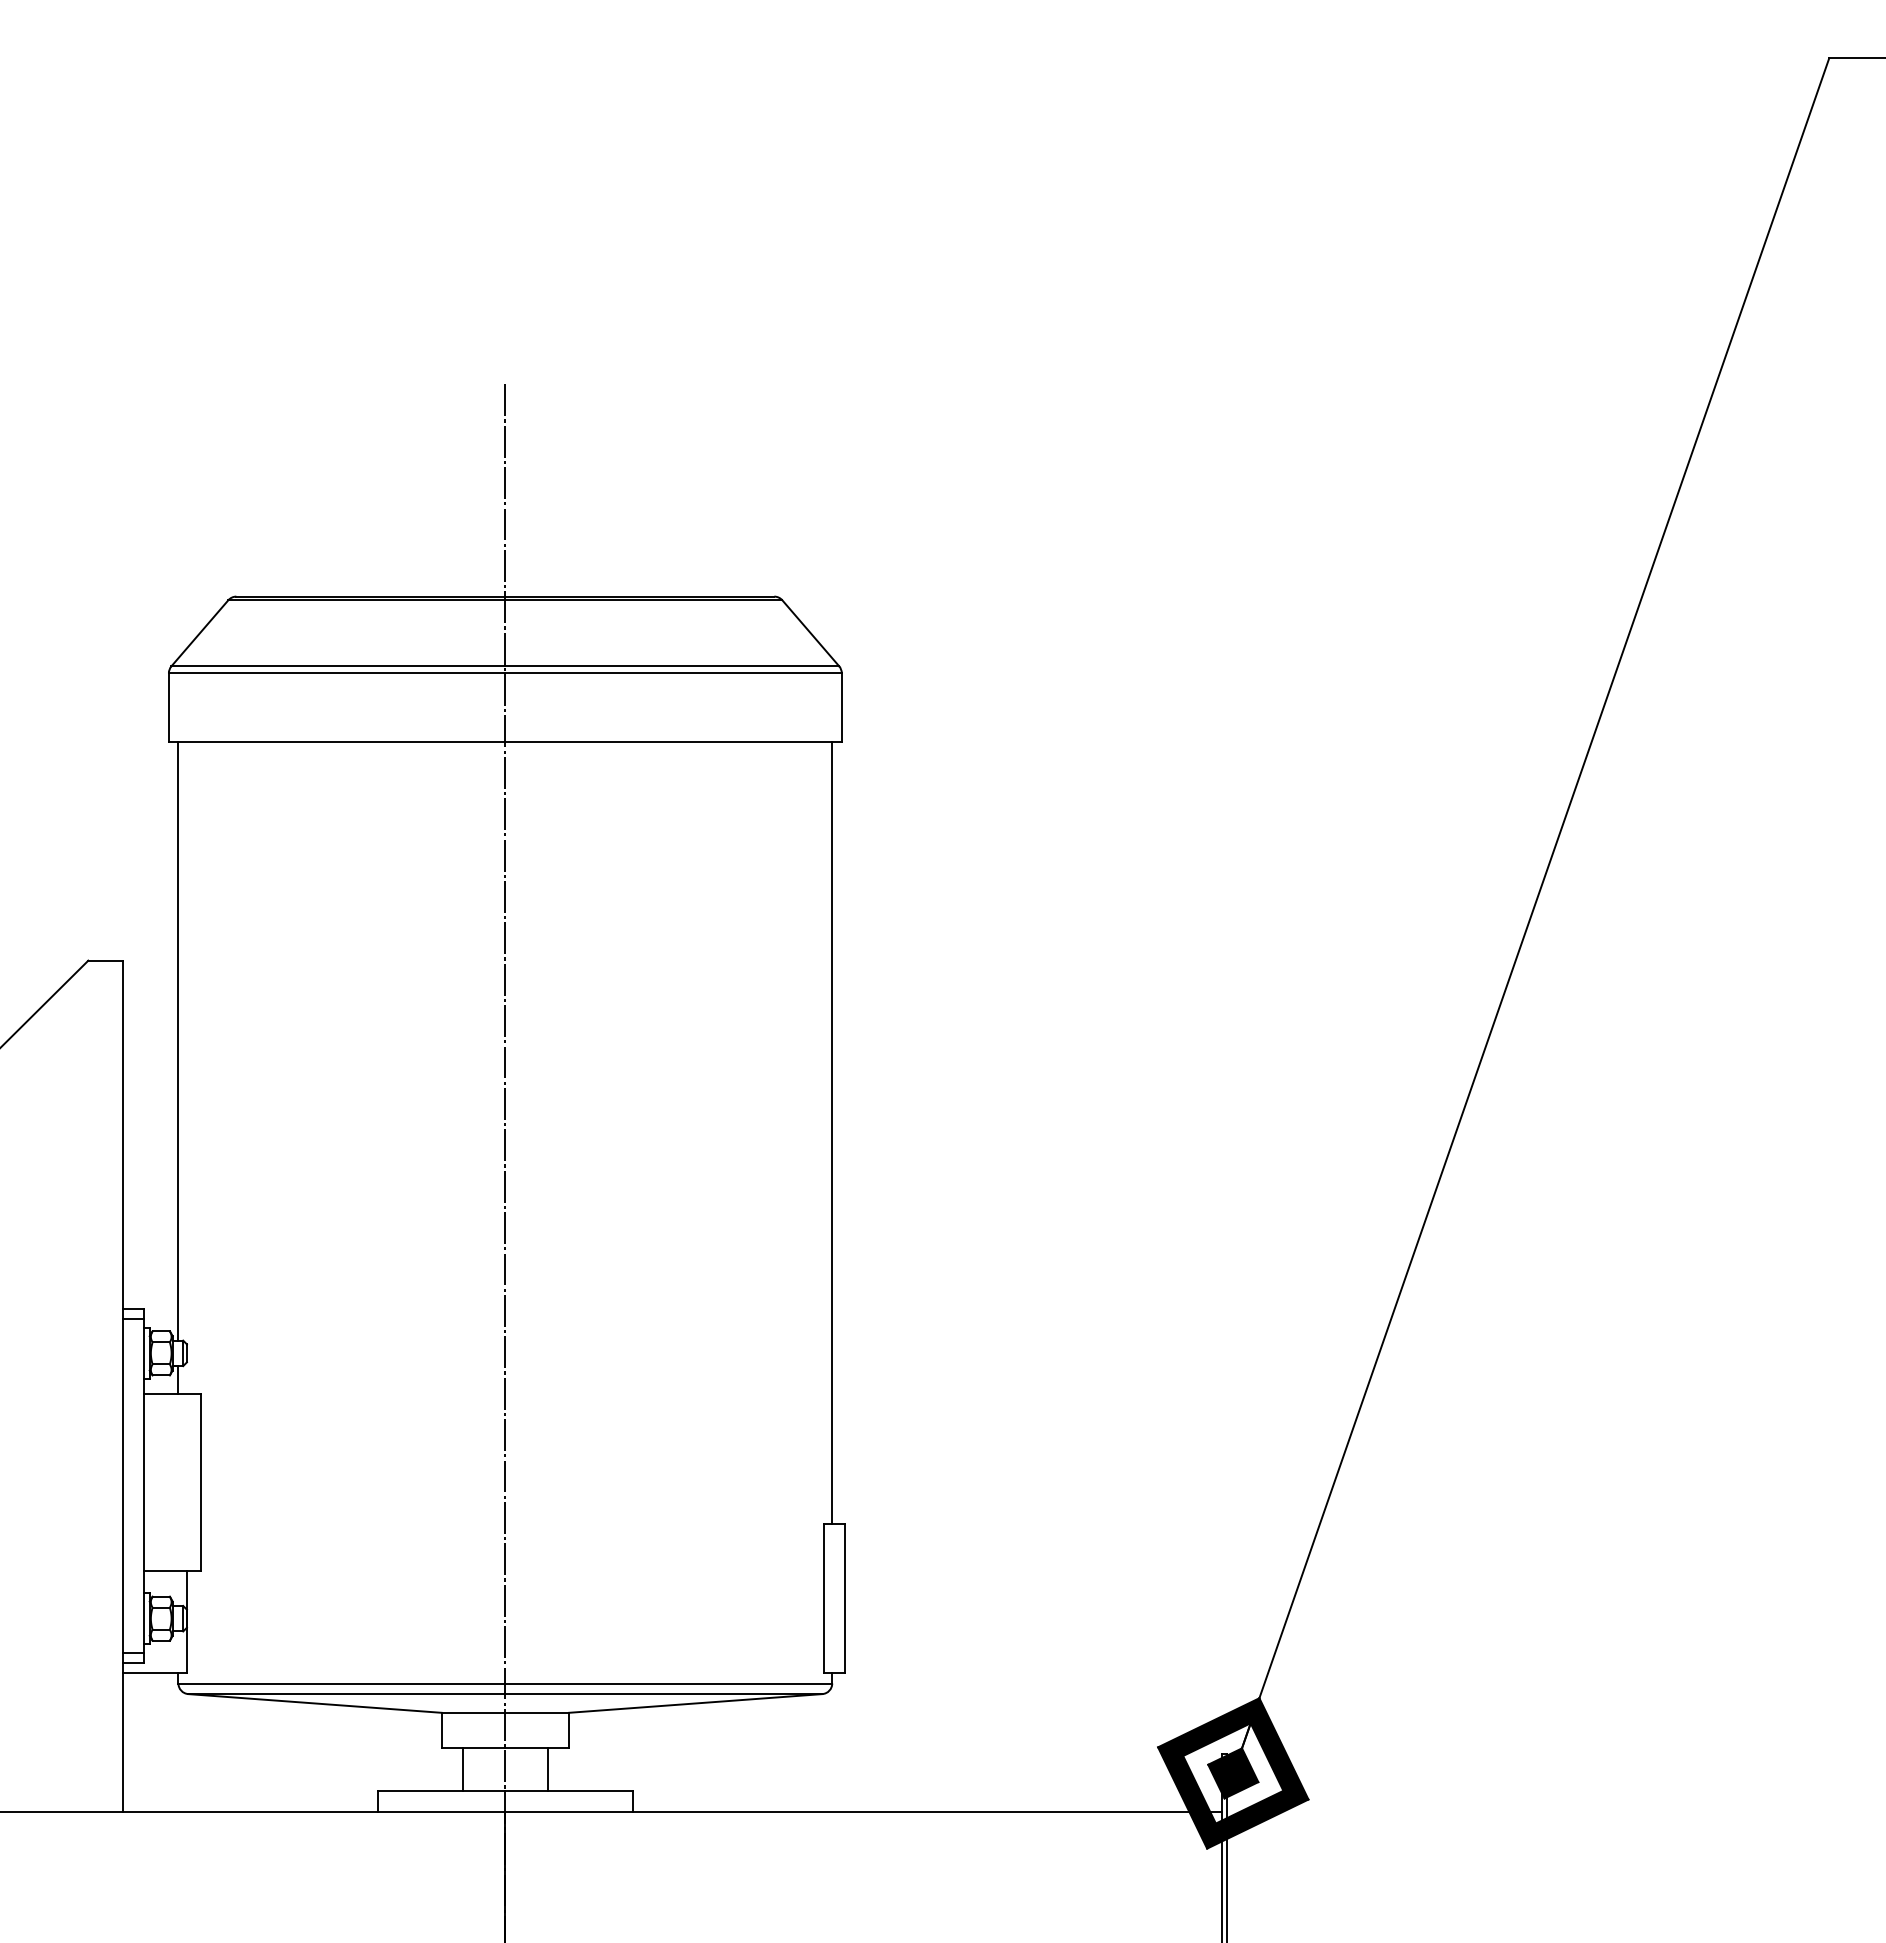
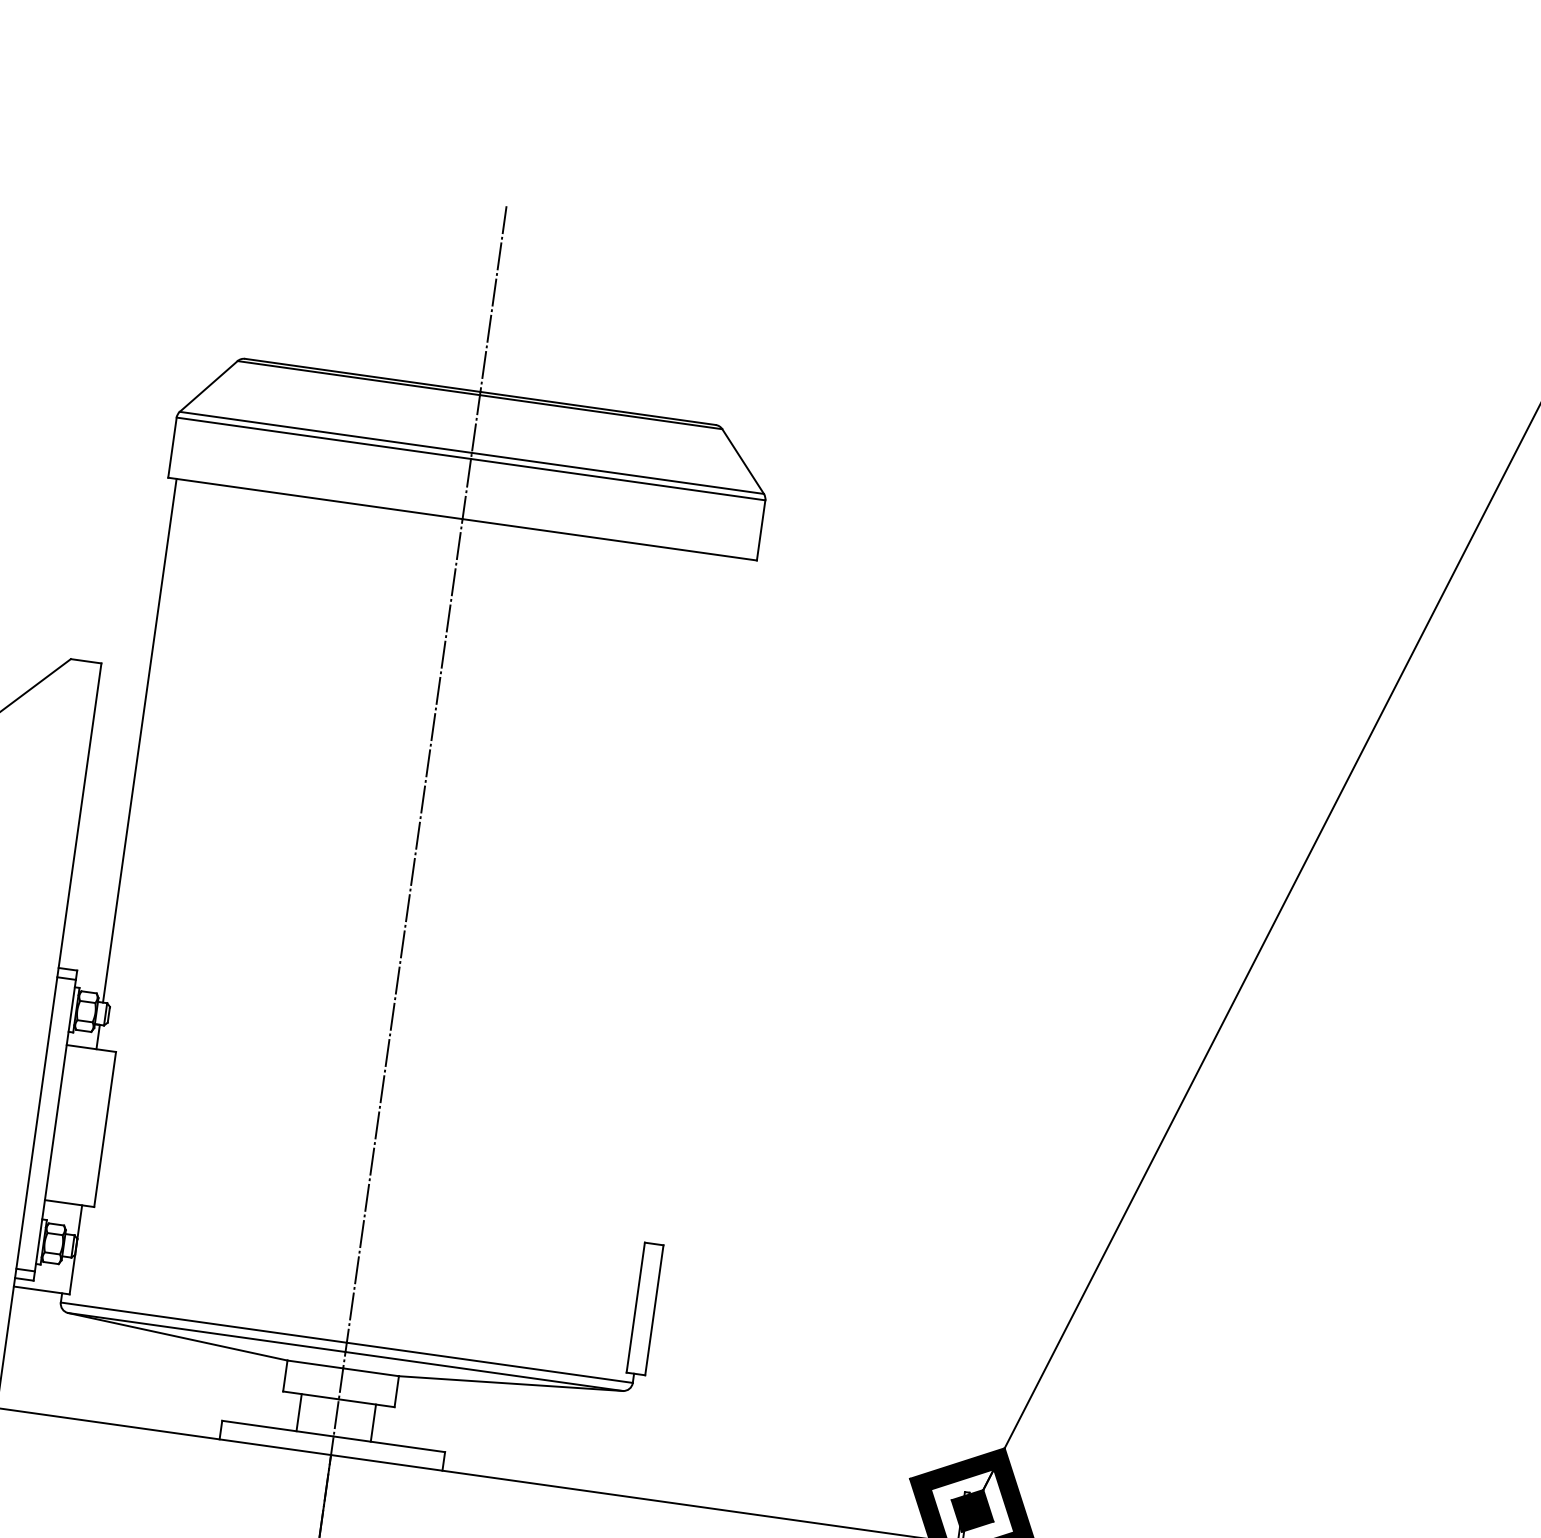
line: (832, 1133) -> (700, 901), removed

